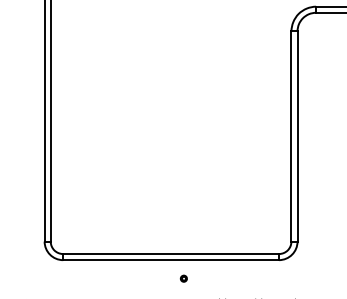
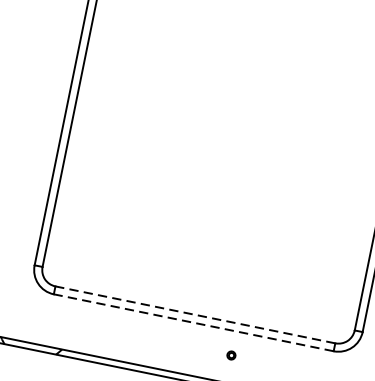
line: (171, 254) -> (195, 315), solid -> dashed
line: (171, 260) -> (194, 323), solid -> dashed
part: (183, 278) -> (230, 355), moved

